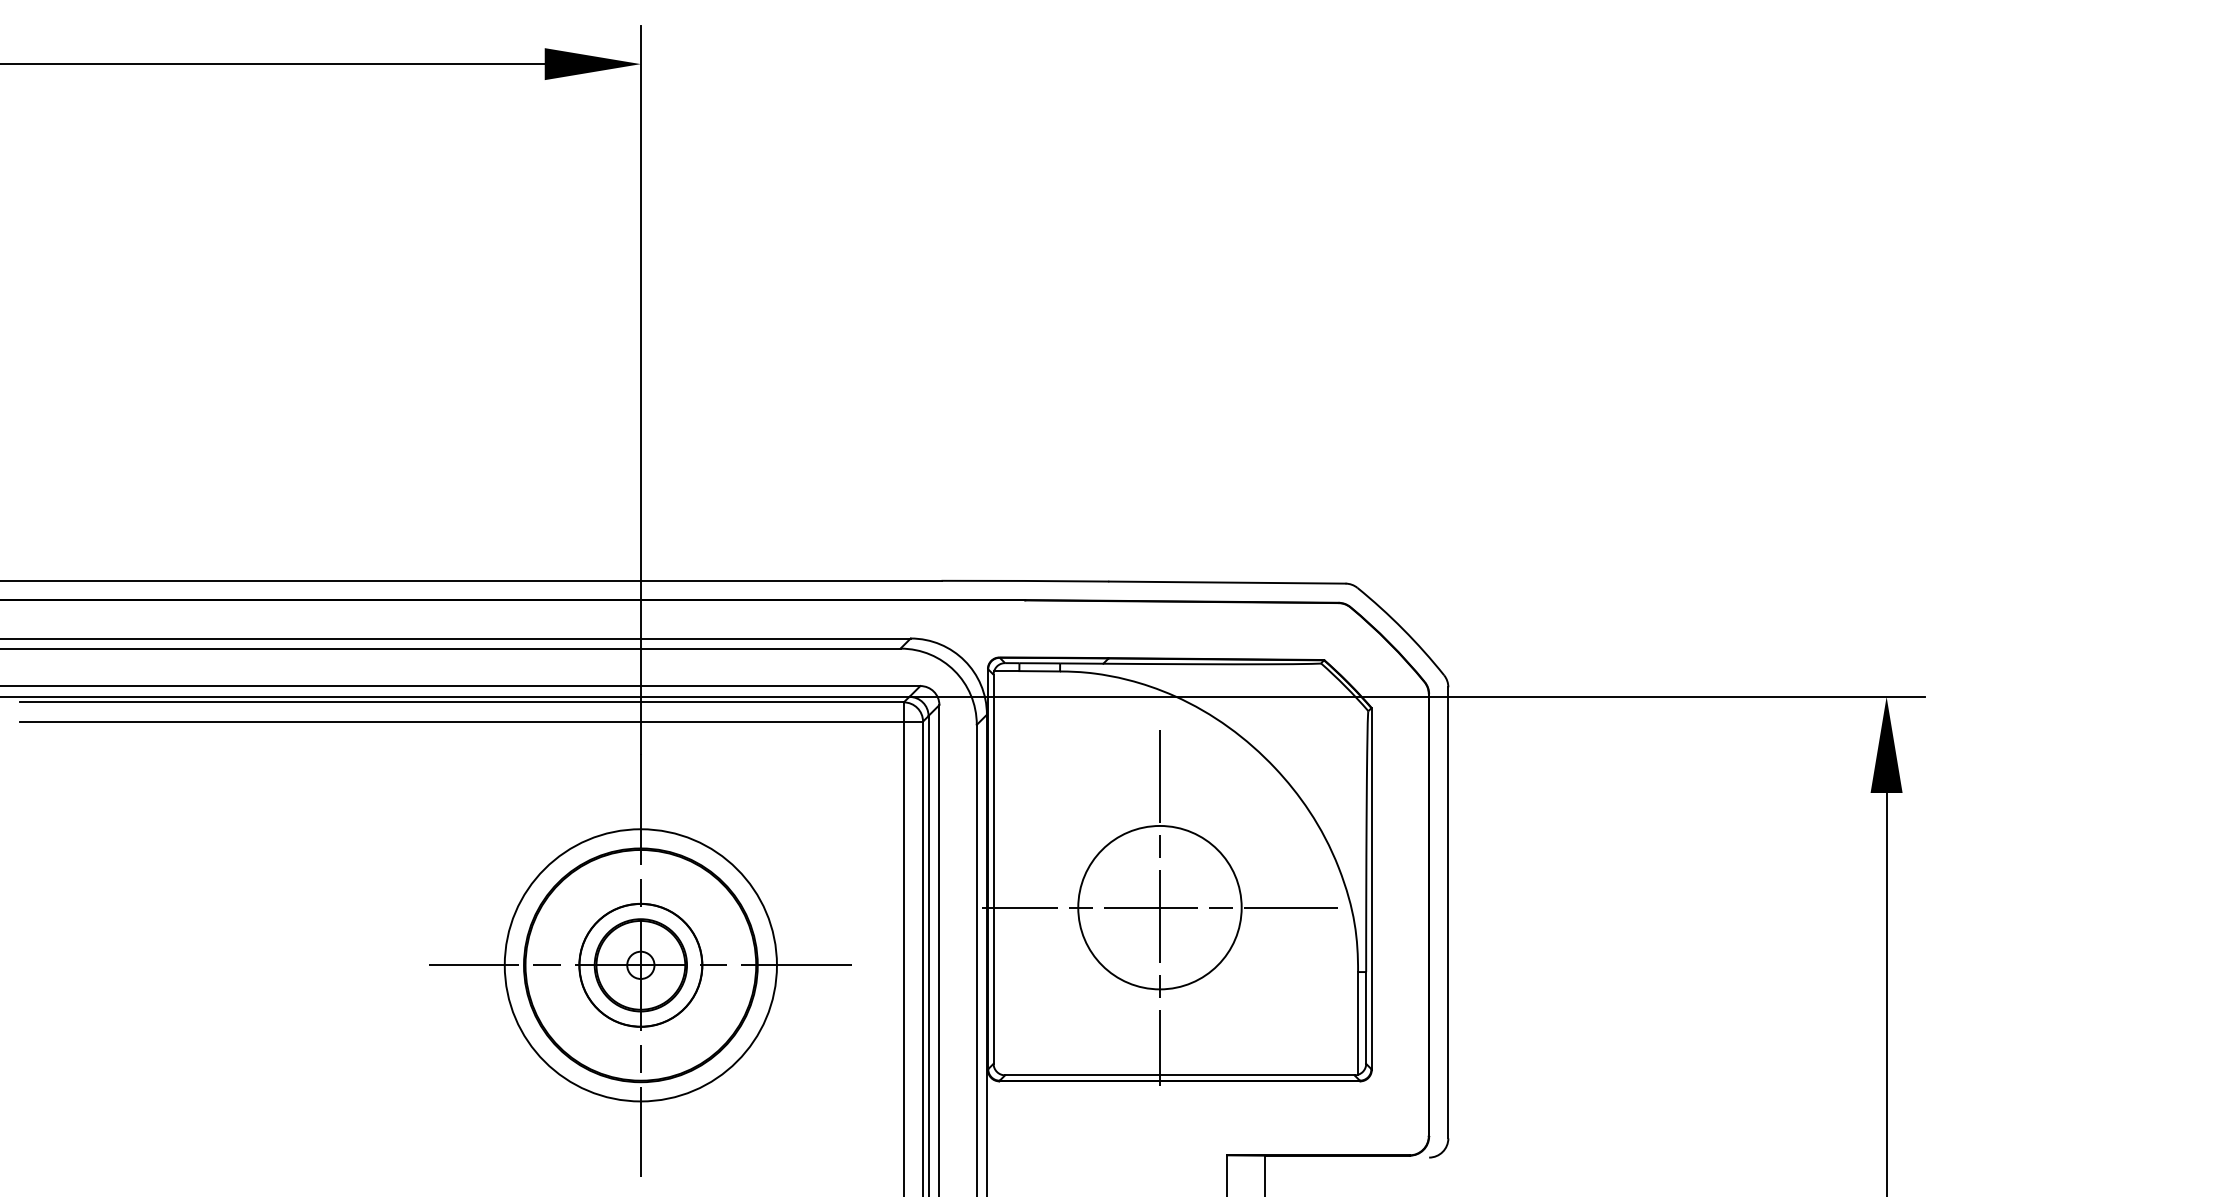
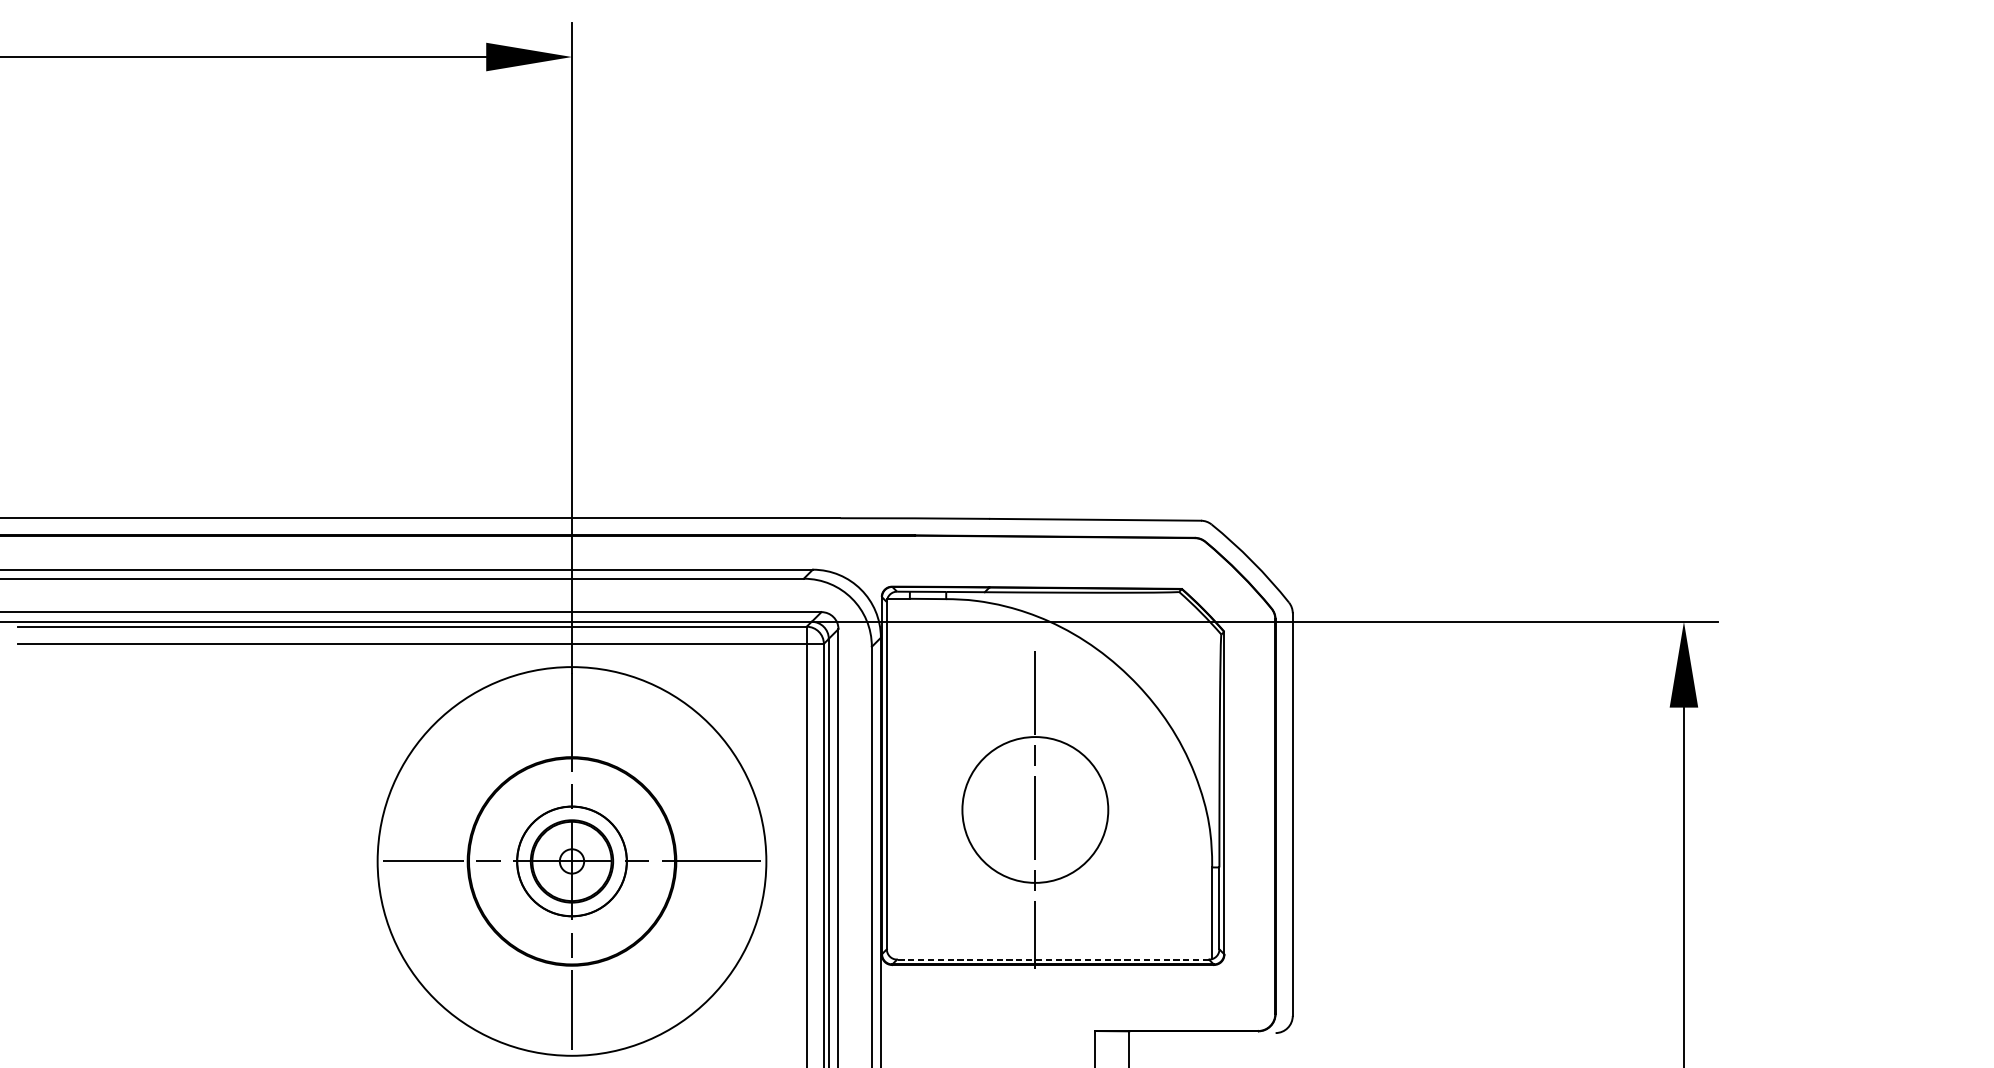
line: (1159, 907) -> (1034, 809), removed
circle: (640, 965) -> (571, 861), size x1.6
line: (1179, 1075) -> (1052, 959), solid -> dashed

